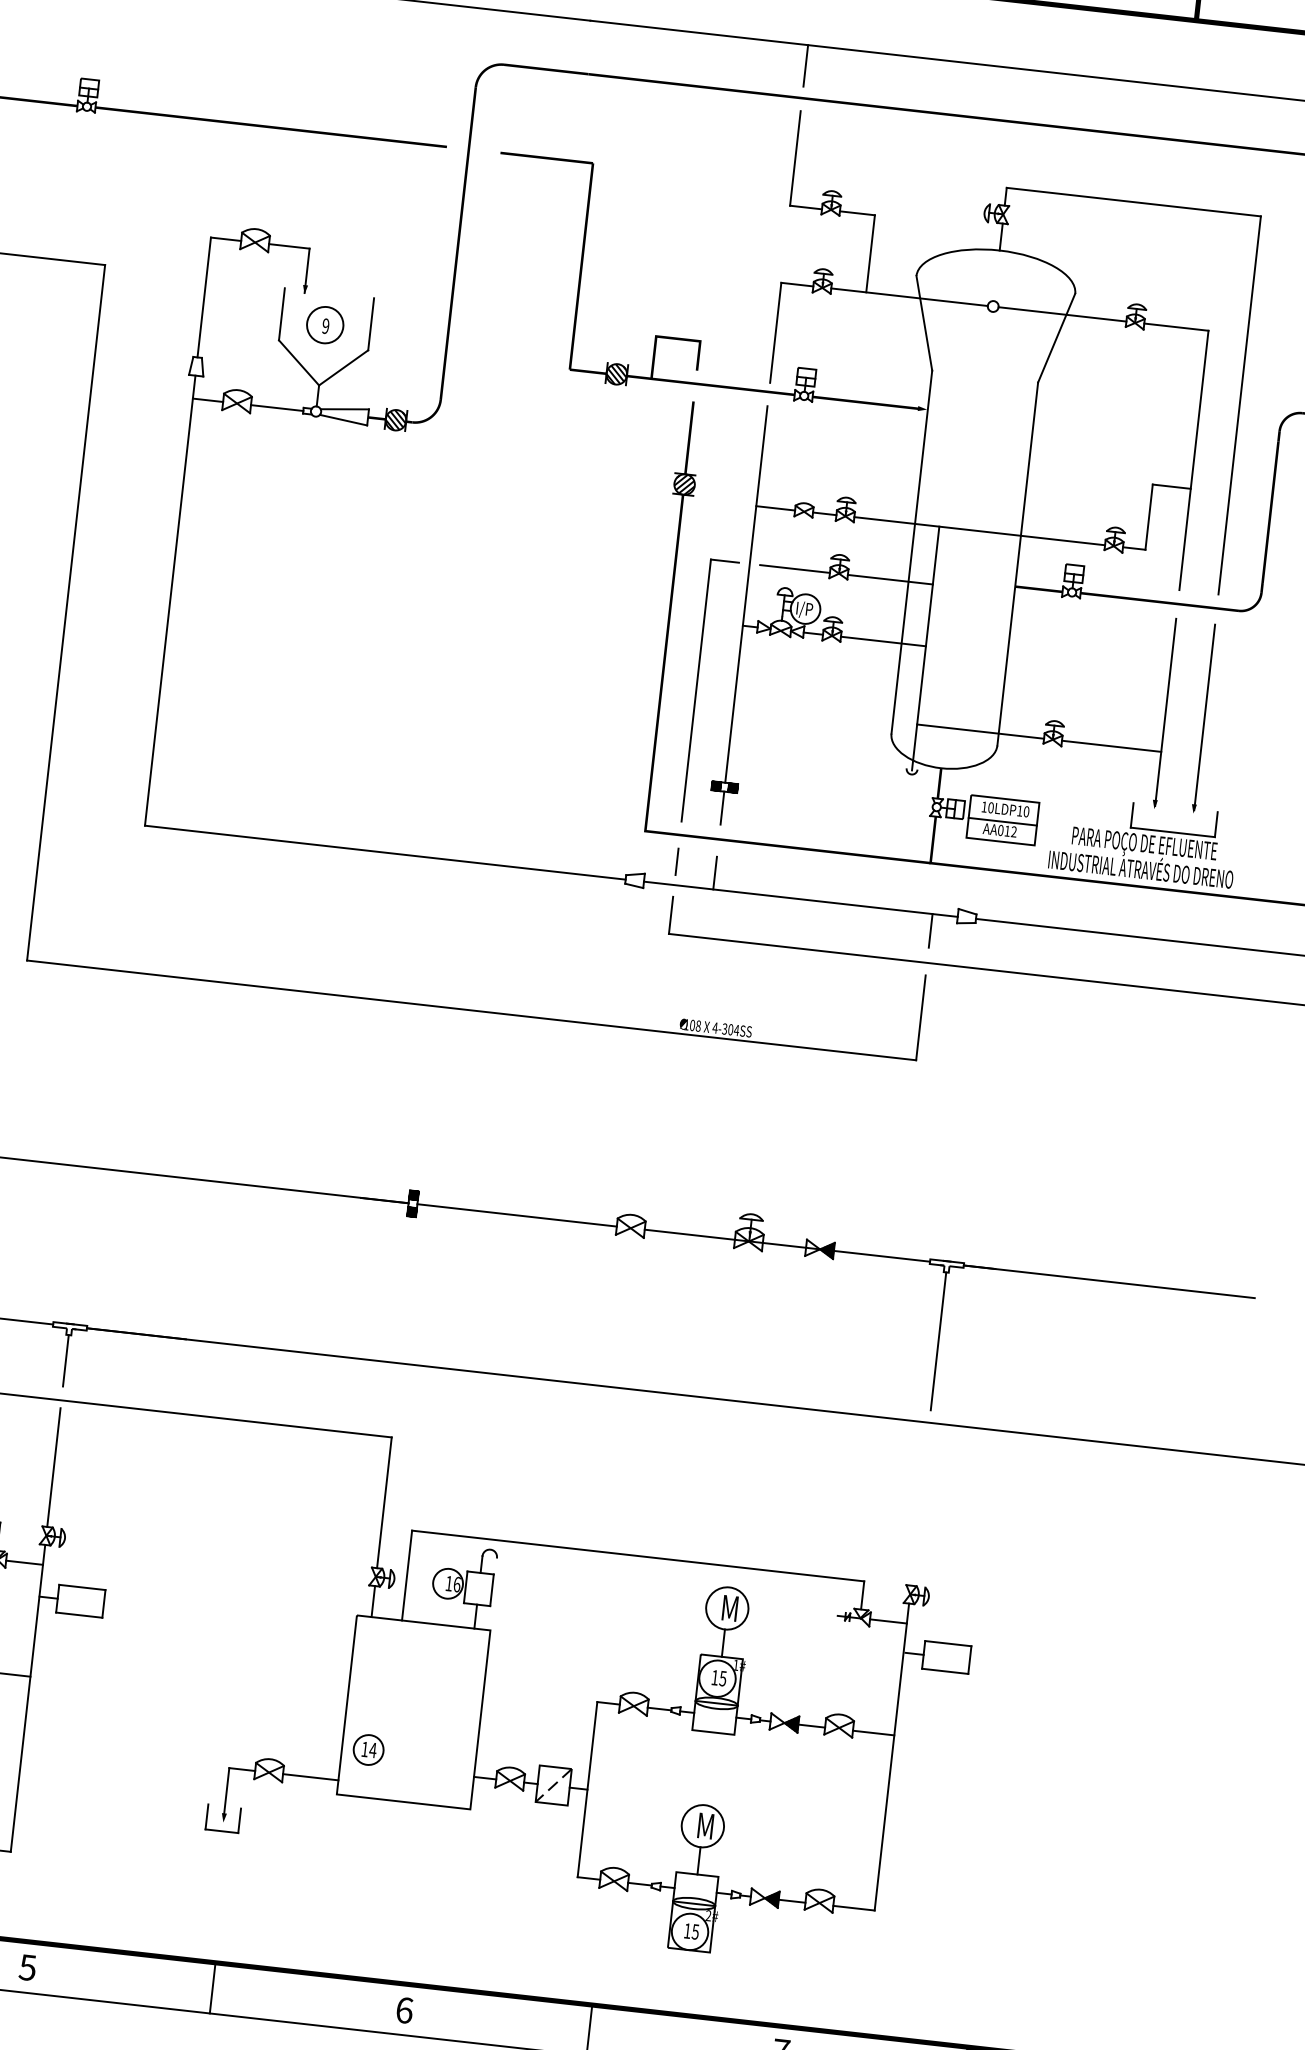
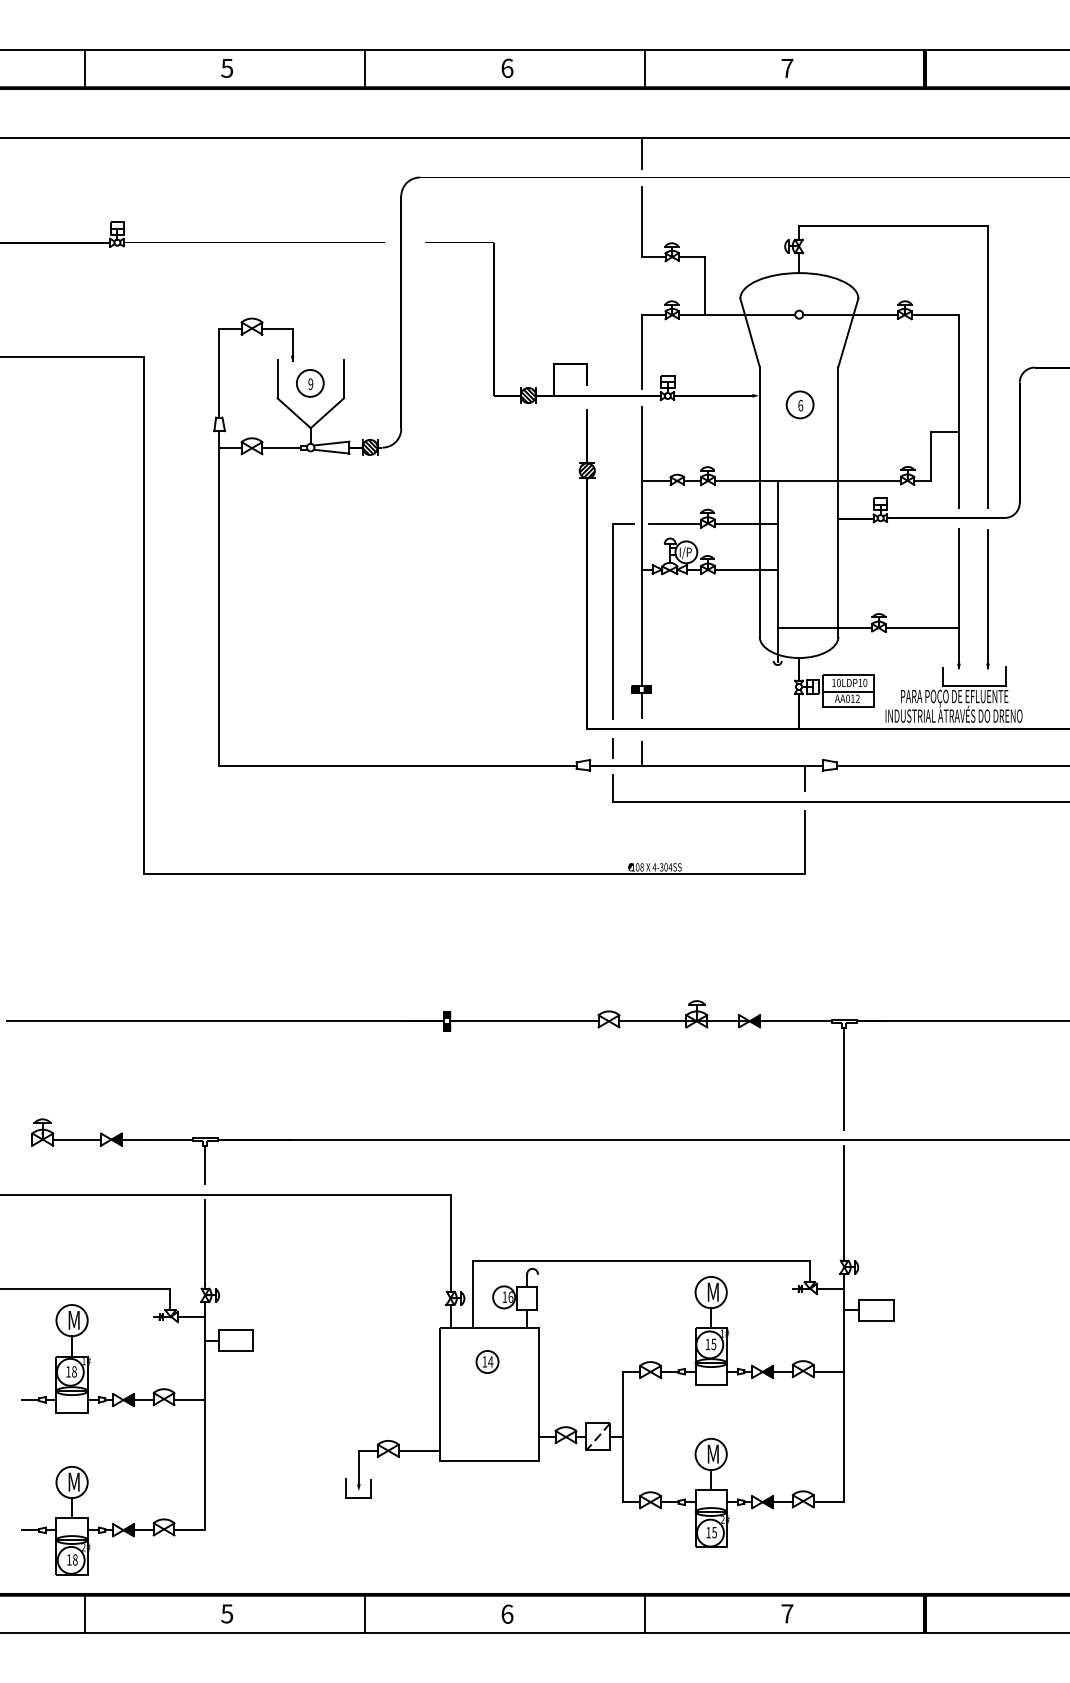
part: (980, 427) -> (799, 404), added
line: (920, 1507) -> (844, 1202), added
part: (368, 1749) -> (487, 1361), moved

